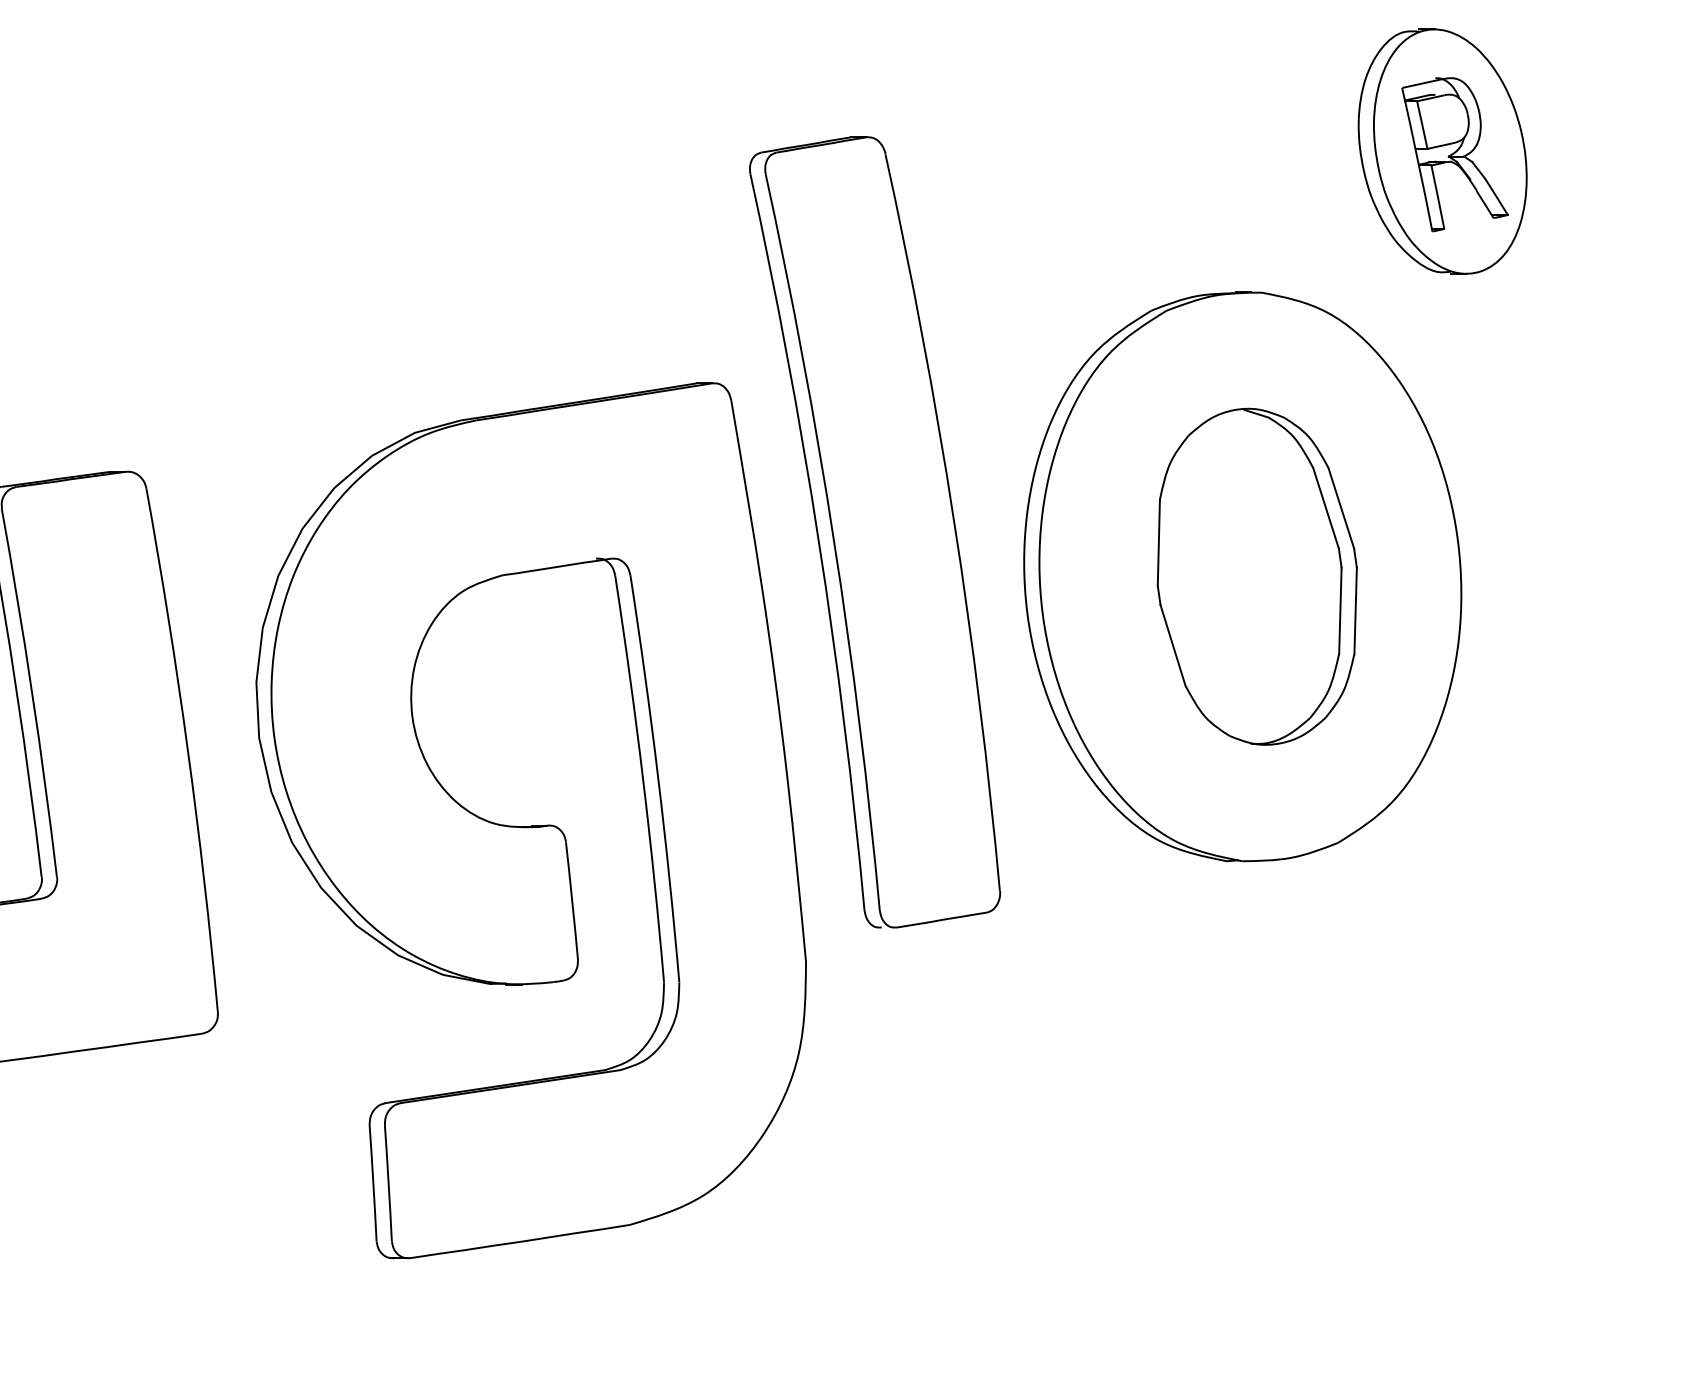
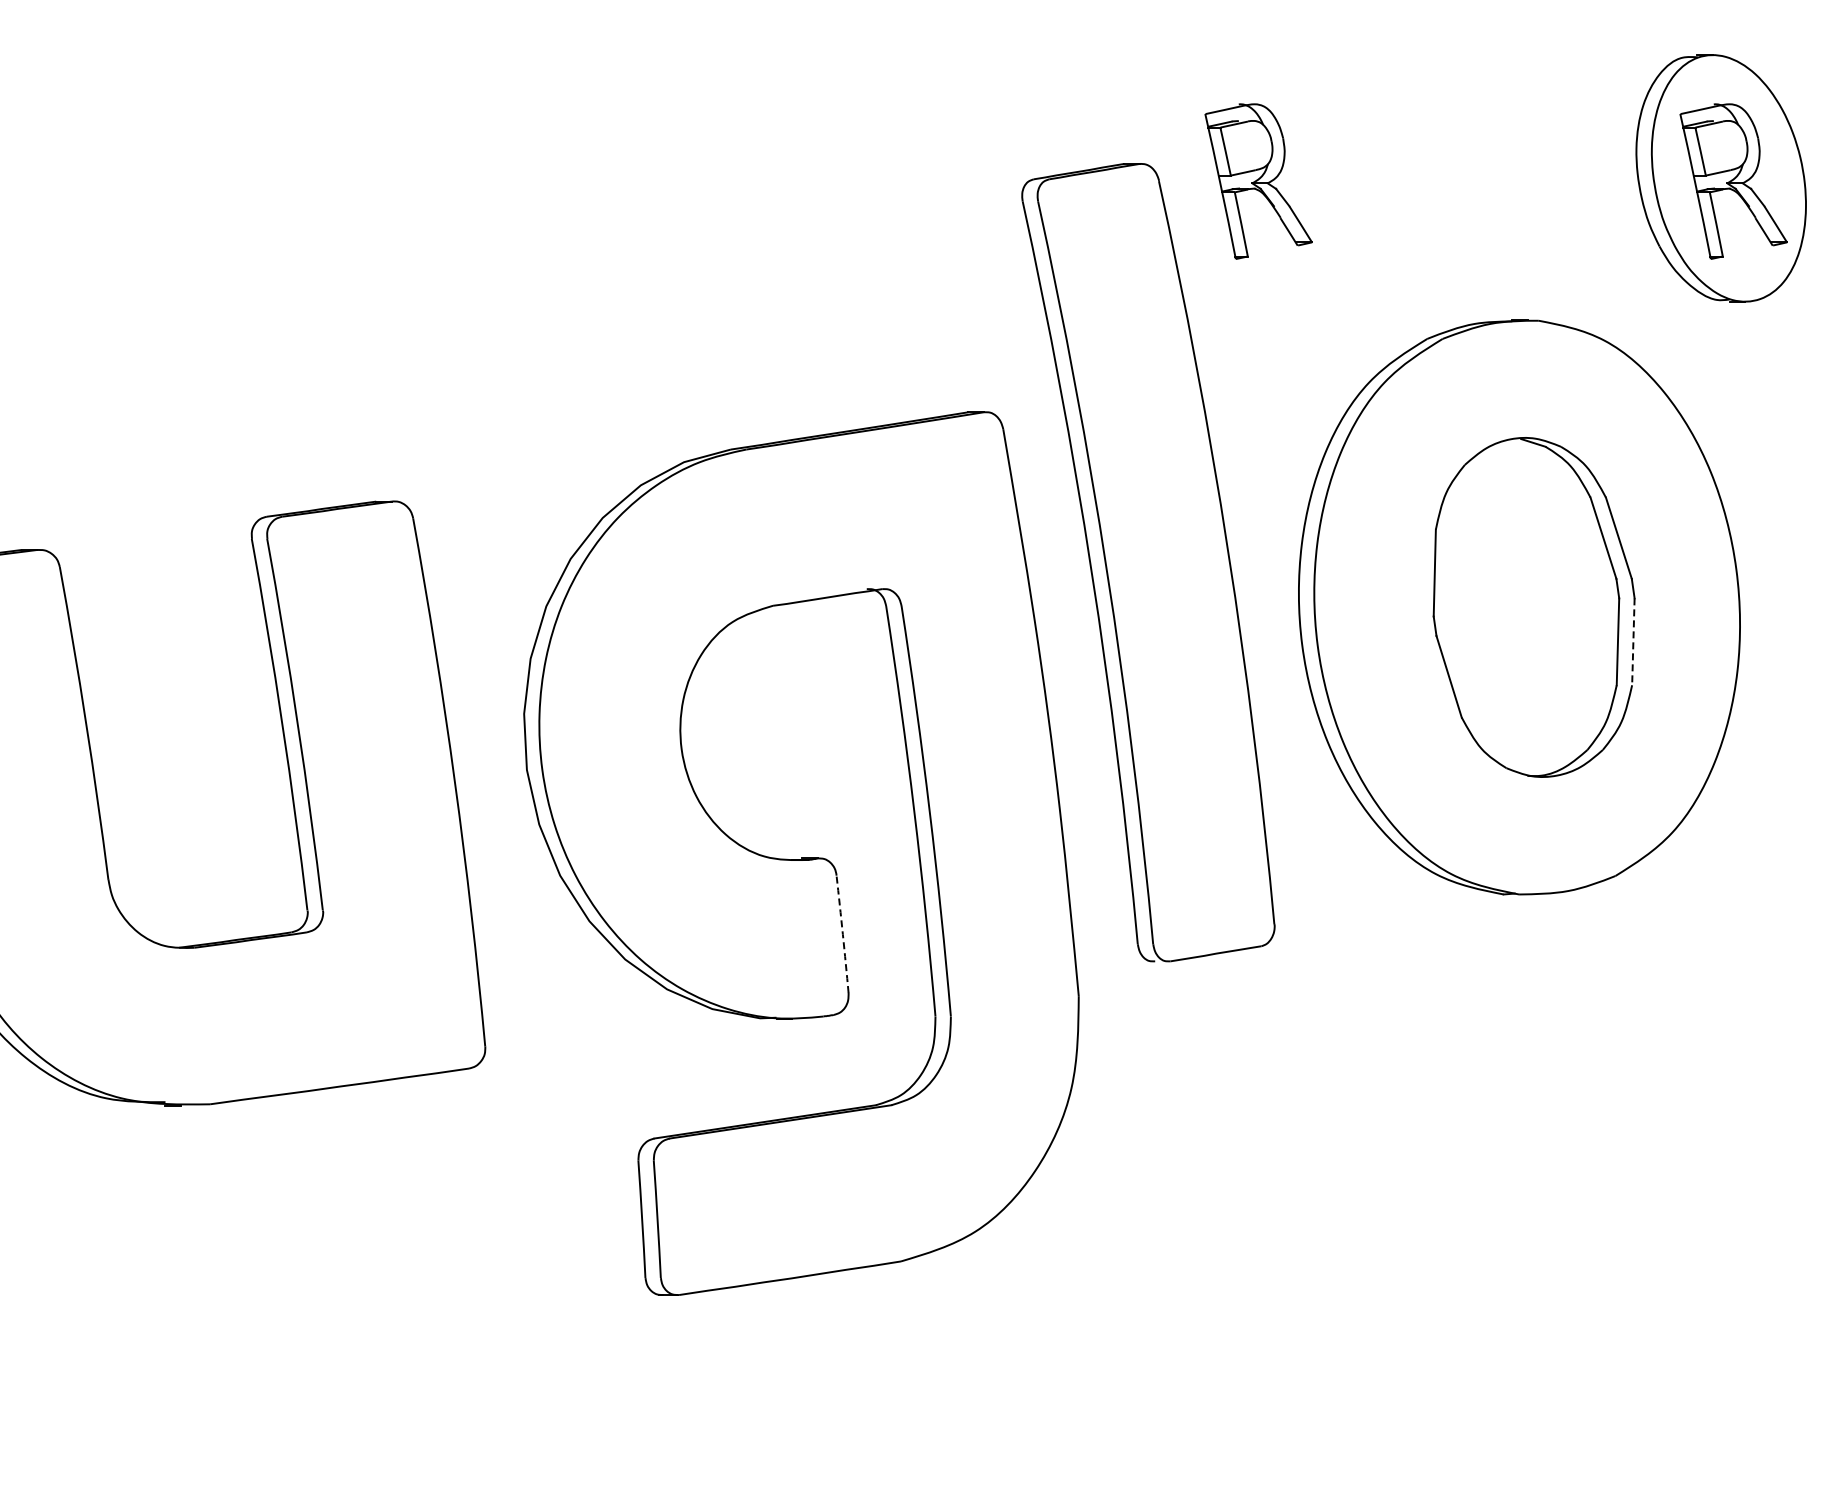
part: (984, 154) -> (1258, 181), added
line: (1355, 611) -> (1633, 642), solid -> dashed
arc: (571, 900) -> (842, 934), solid -> dashed

